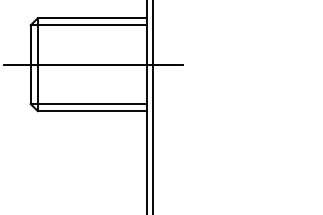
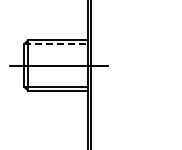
line: (89, 26) -> (56, 44), solid -> dashed

